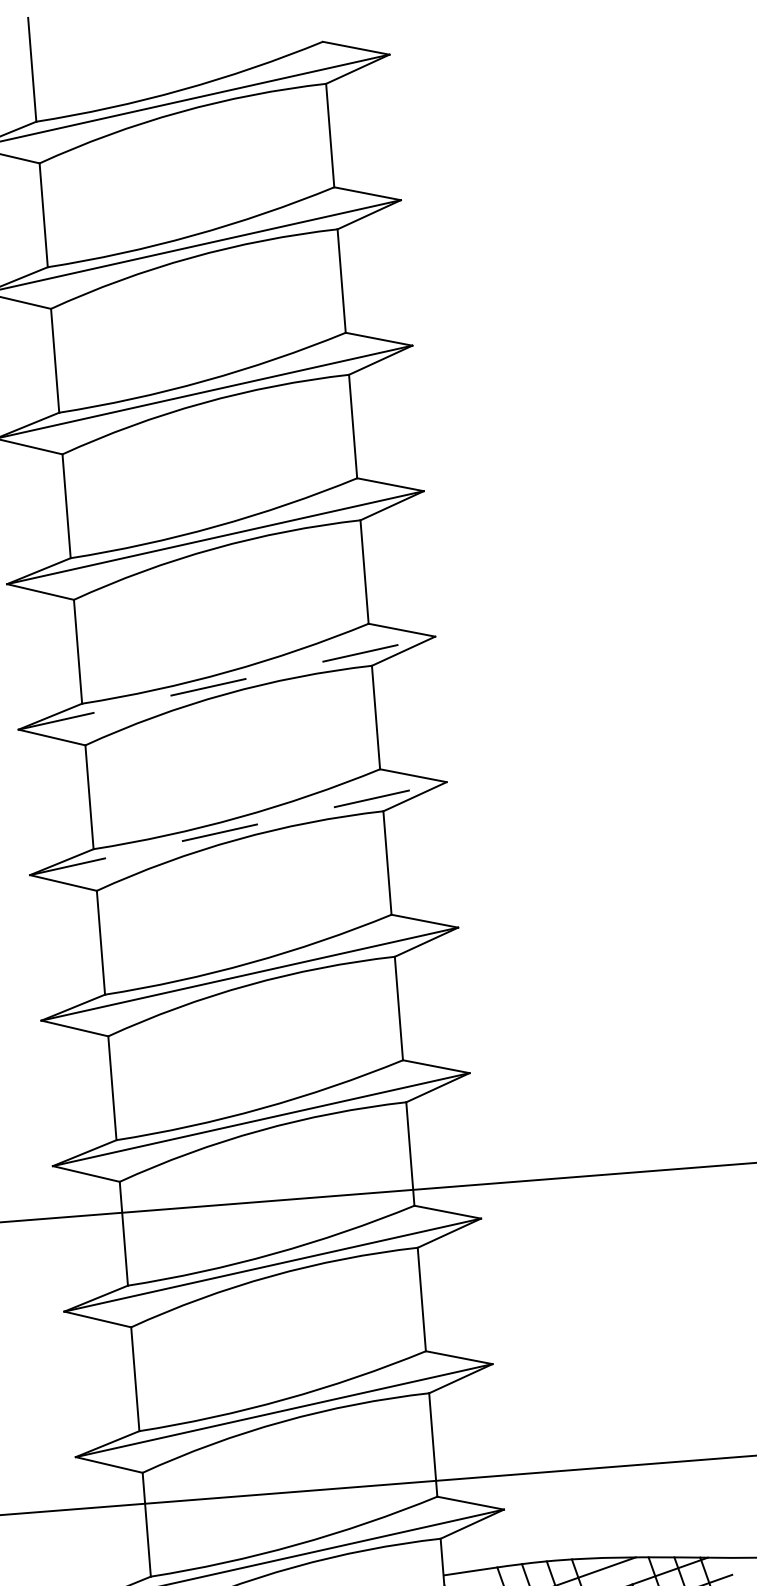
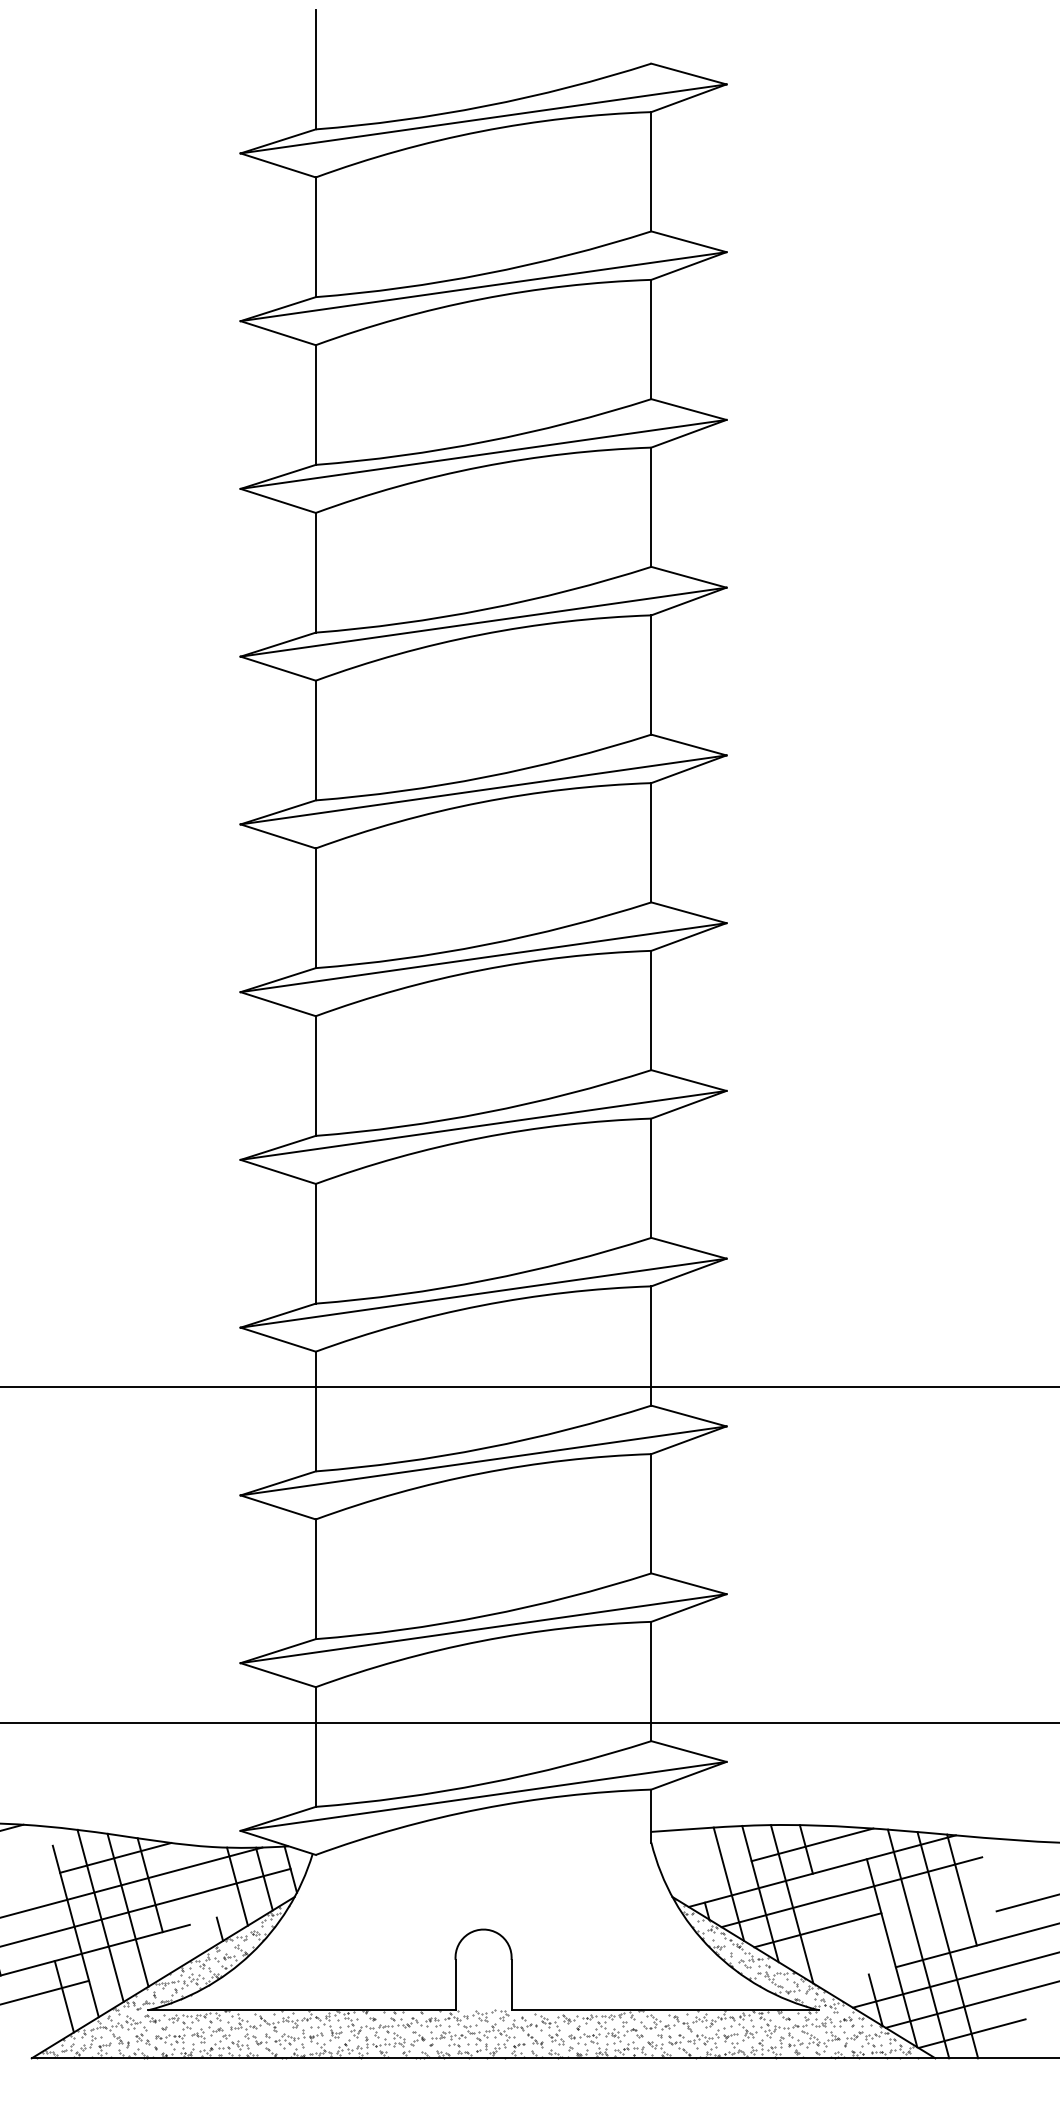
line: (227, 682) -> (484, 789), dashed -> solid
line: (239, 828) -> (484, 957), dashed -> solid

